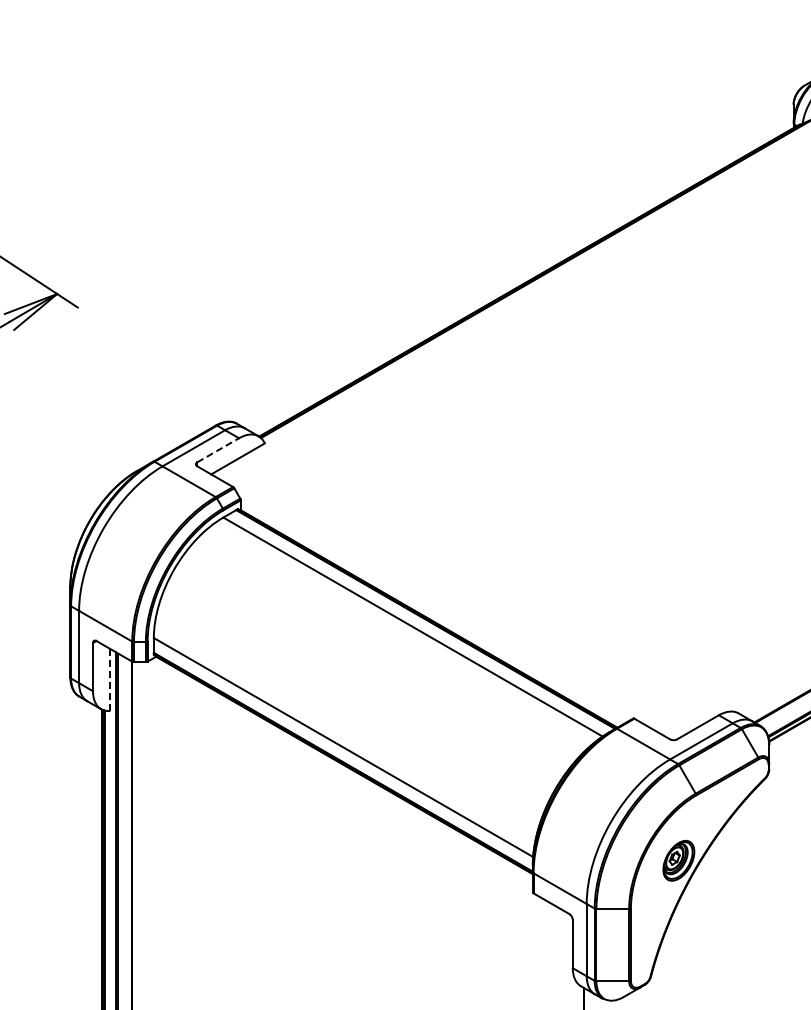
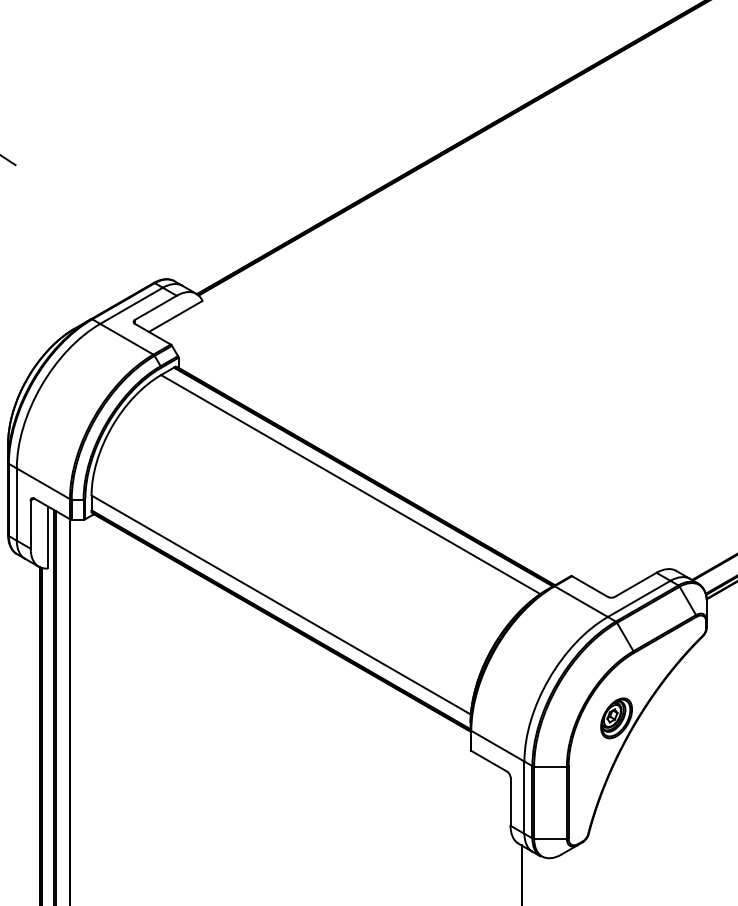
line: (218, 450) -> (156, 308), dashed -> solid
line: (110, 679) -> (48, 537), dashed -> solid

